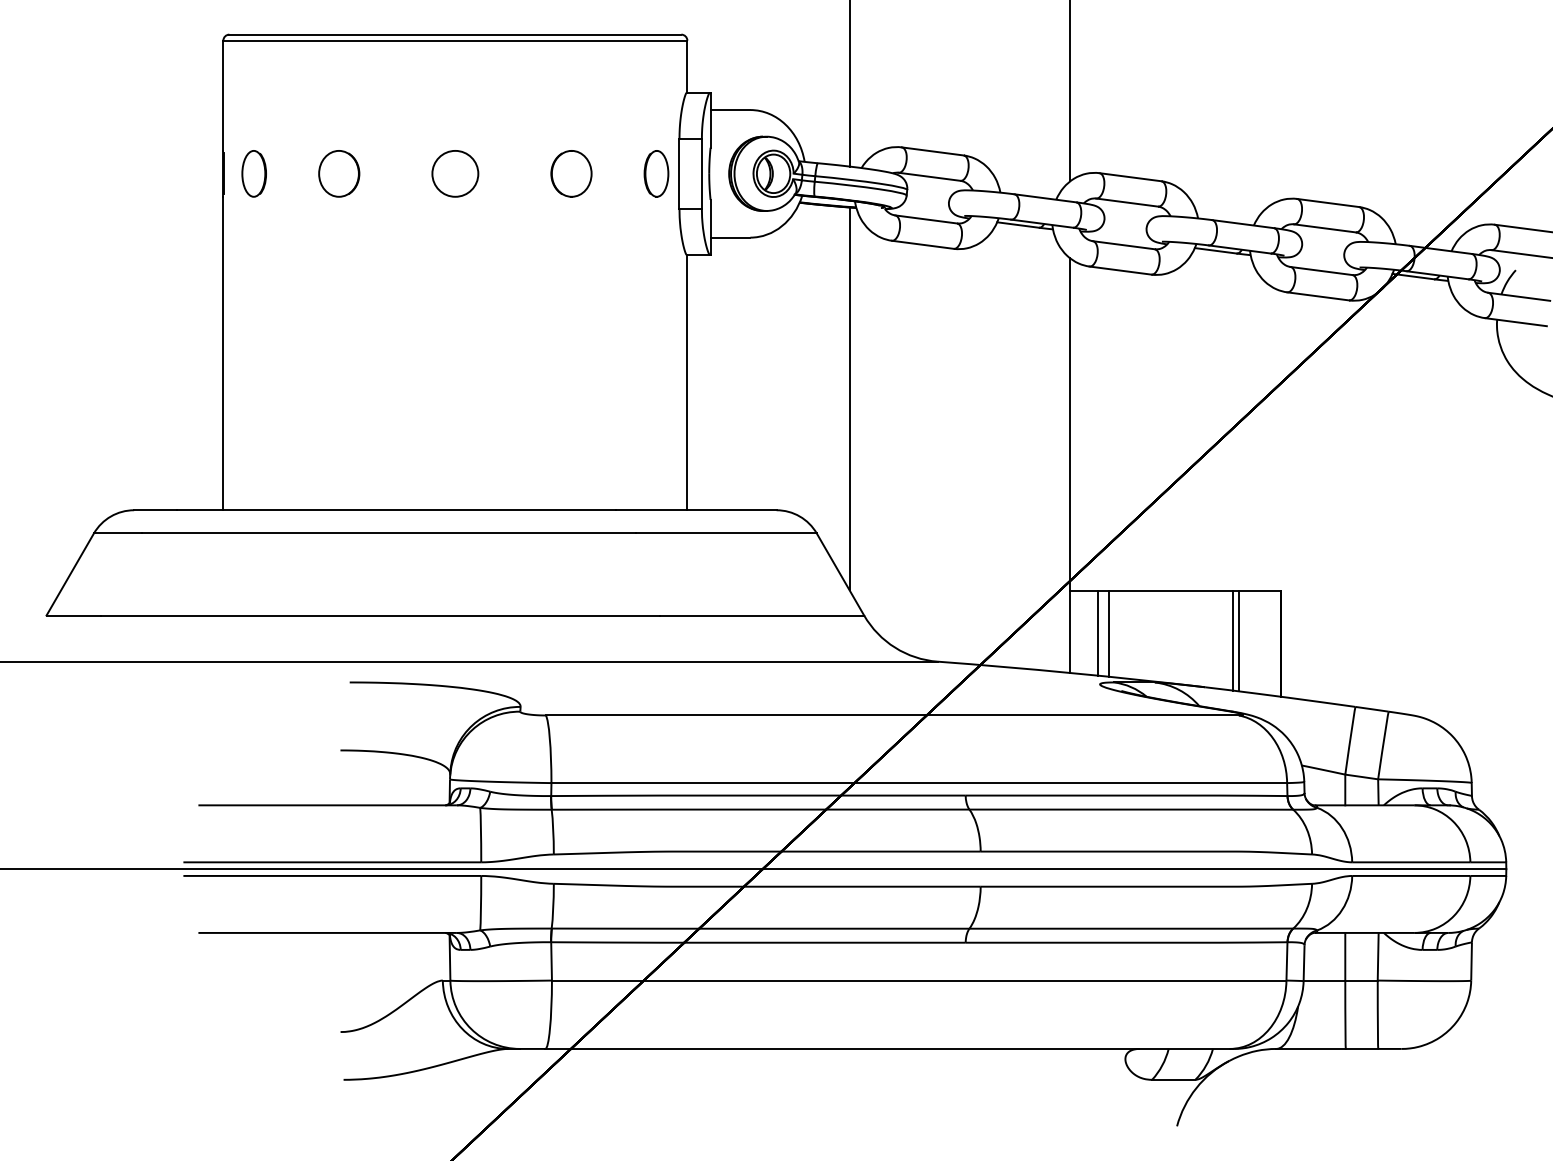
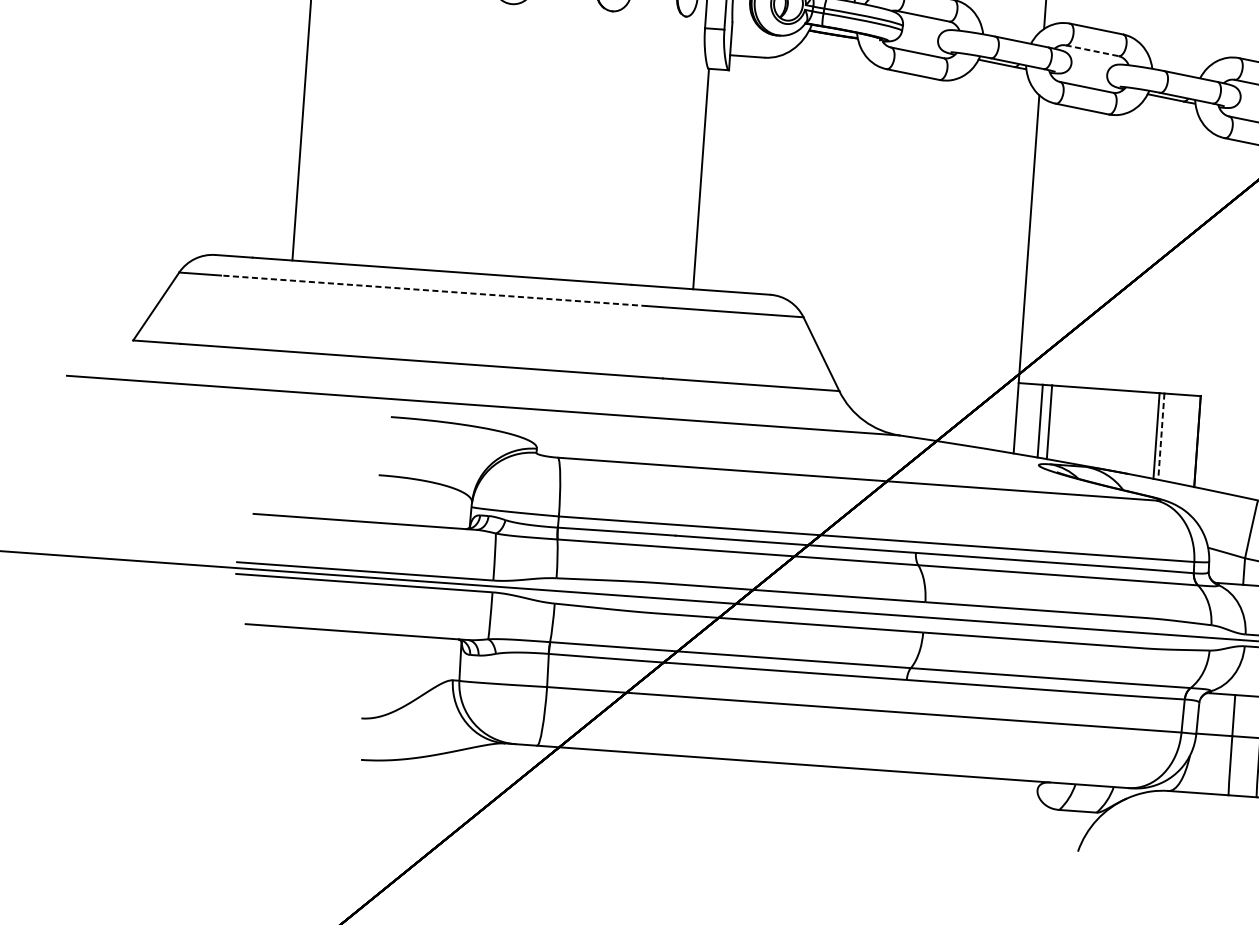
line: (1127, 202) -> (1092, 50), solid -> dashed
line: (849, 398) -> (840, 202), removed
line: (389, 533) -> (434, 290), solid -> dashed
line: (1238, 641) -> (1161, 436), solid -> dashed

